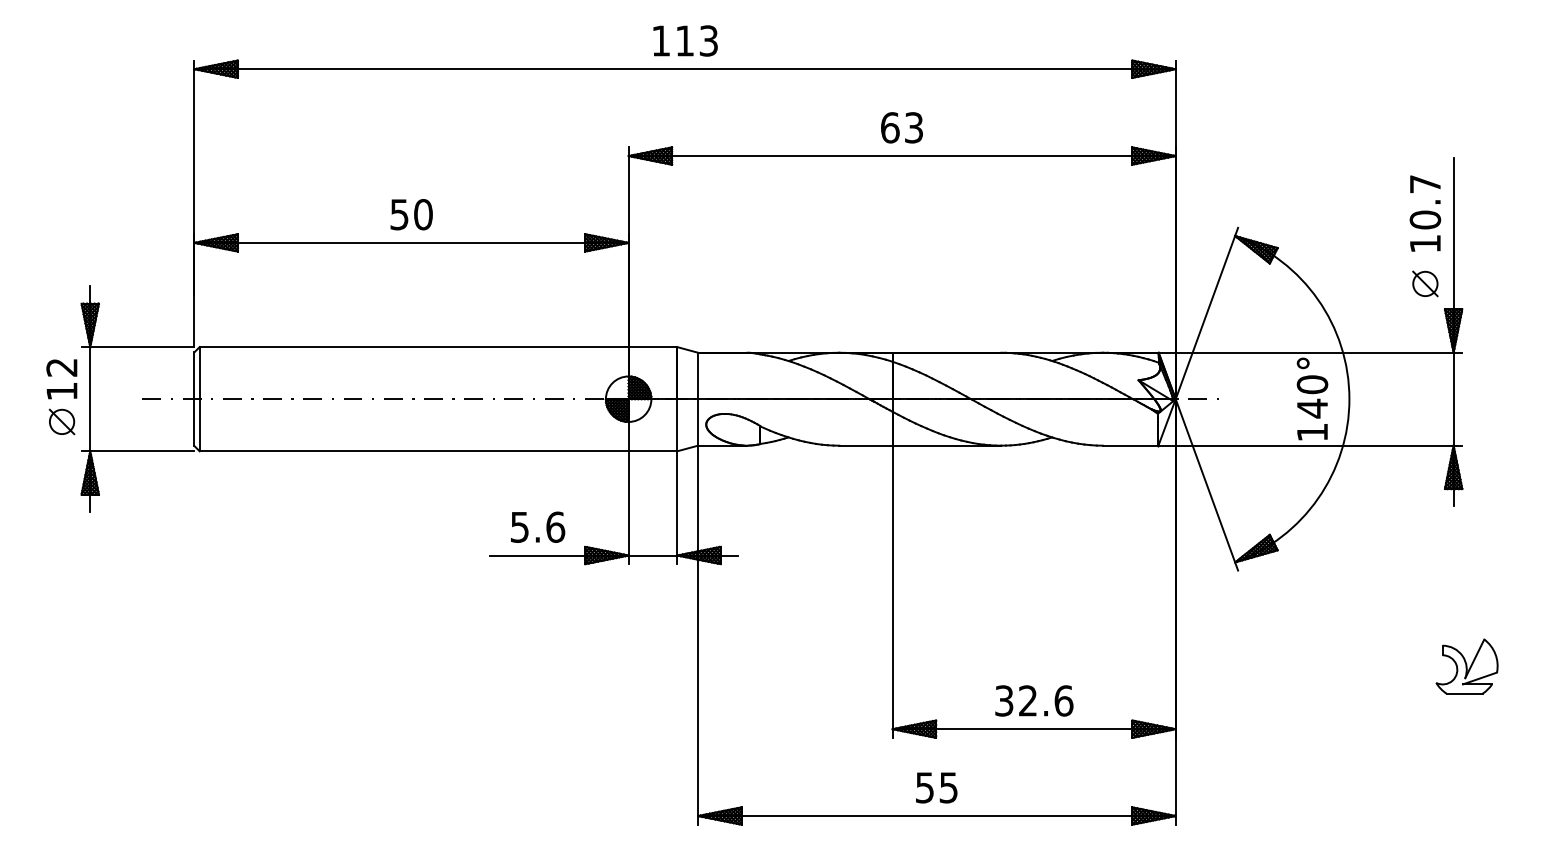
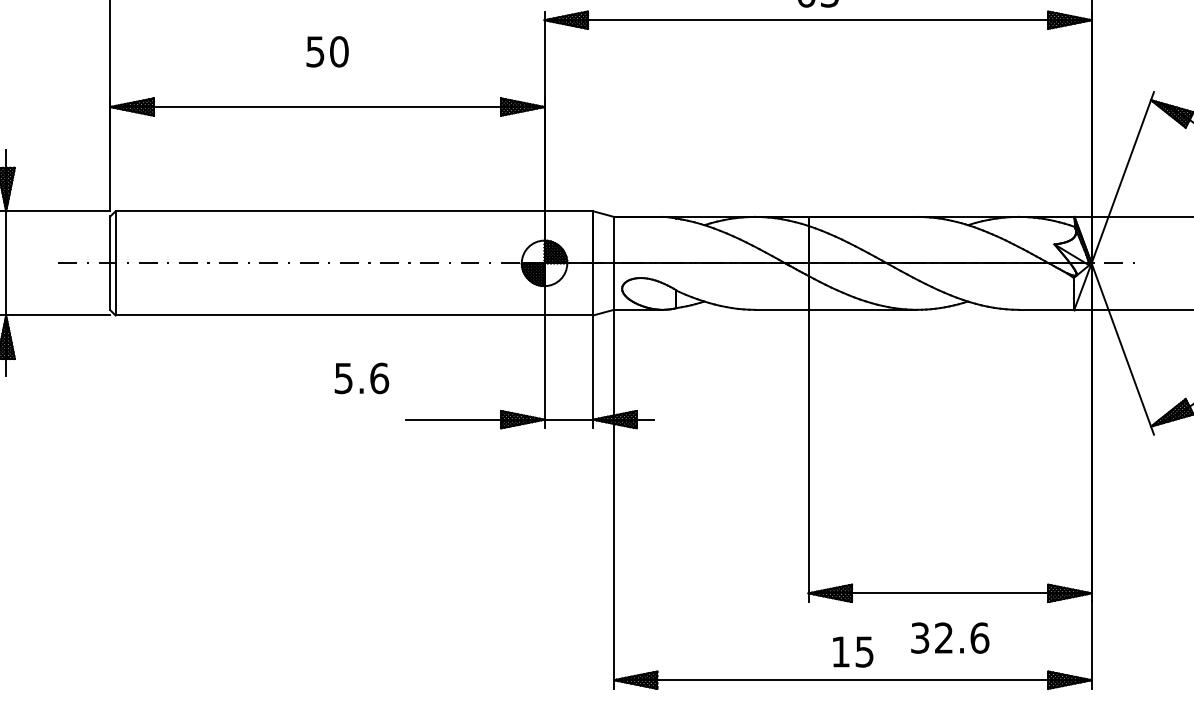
text: (411, 214) -> (327, 51), moved
text: (538, 526) -> (362, 377), moved
text: (1034, 700) -> (950, 637), moved
text: (924, 787) -> (840, 651), 55 -> 15

